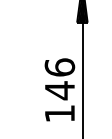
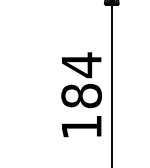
text: (59, 79) -> (81, 81), 146 -> 184

